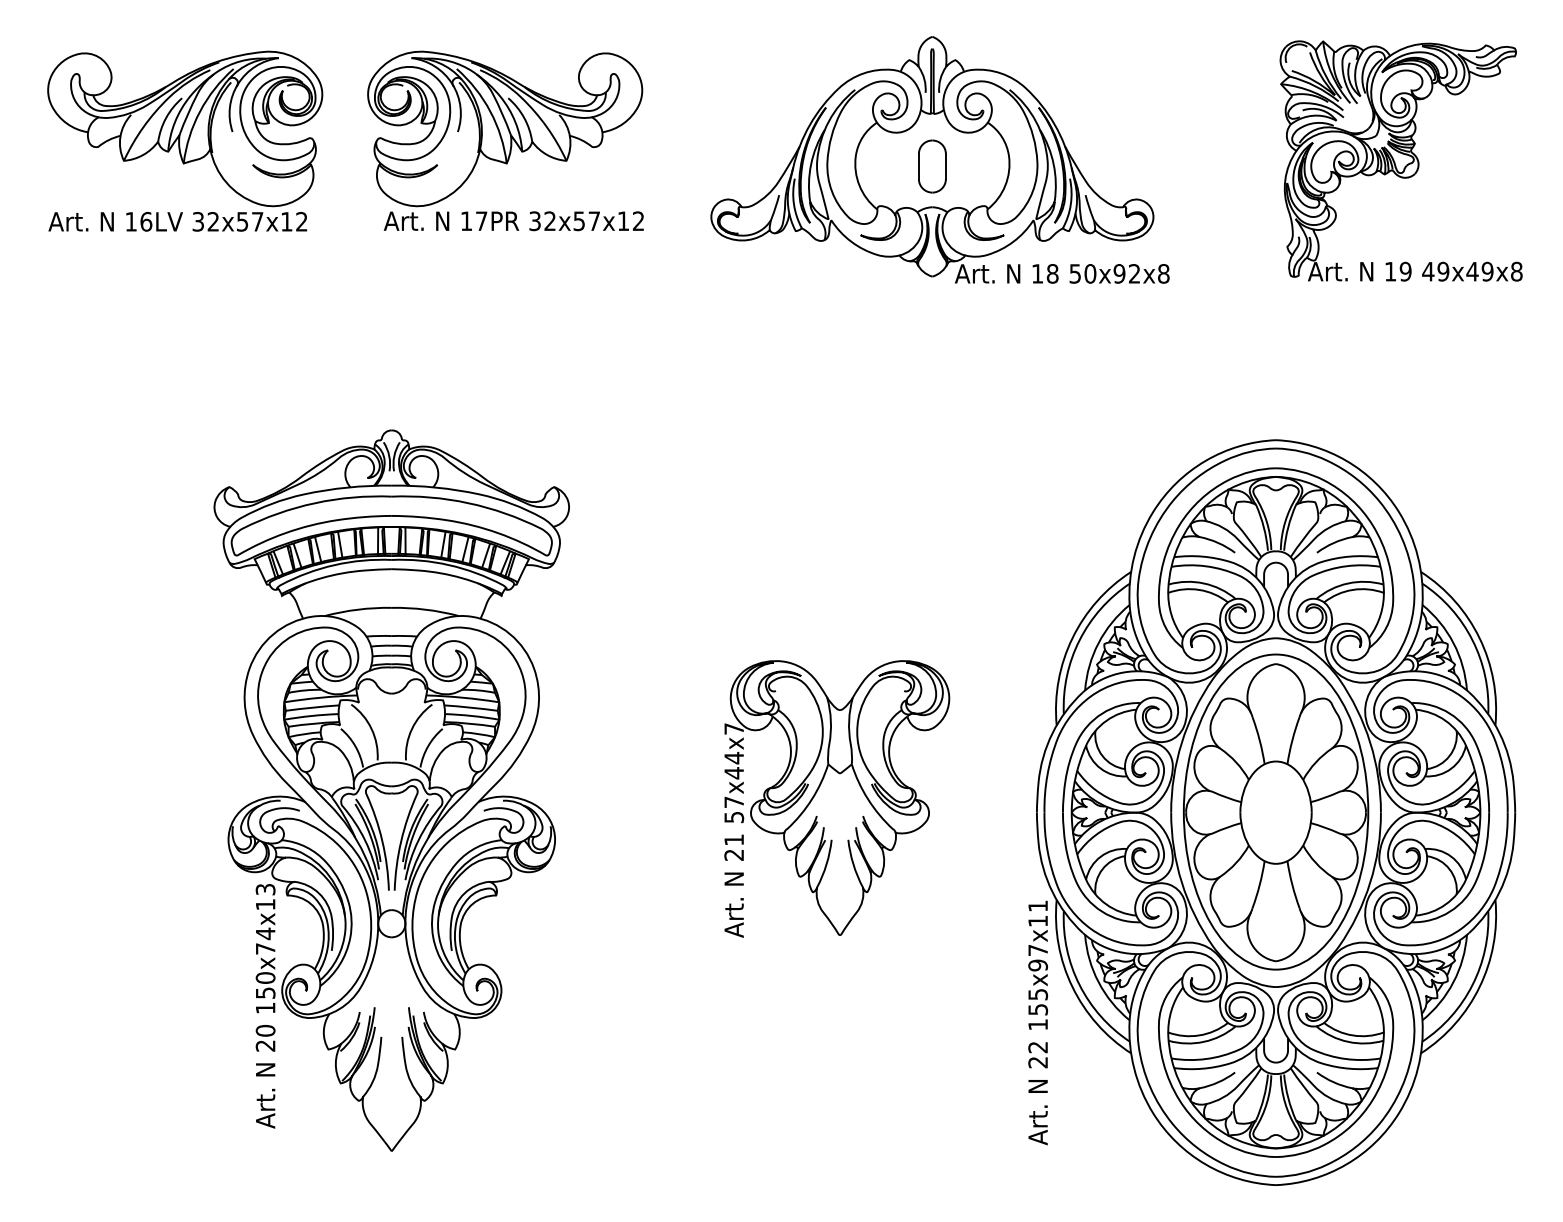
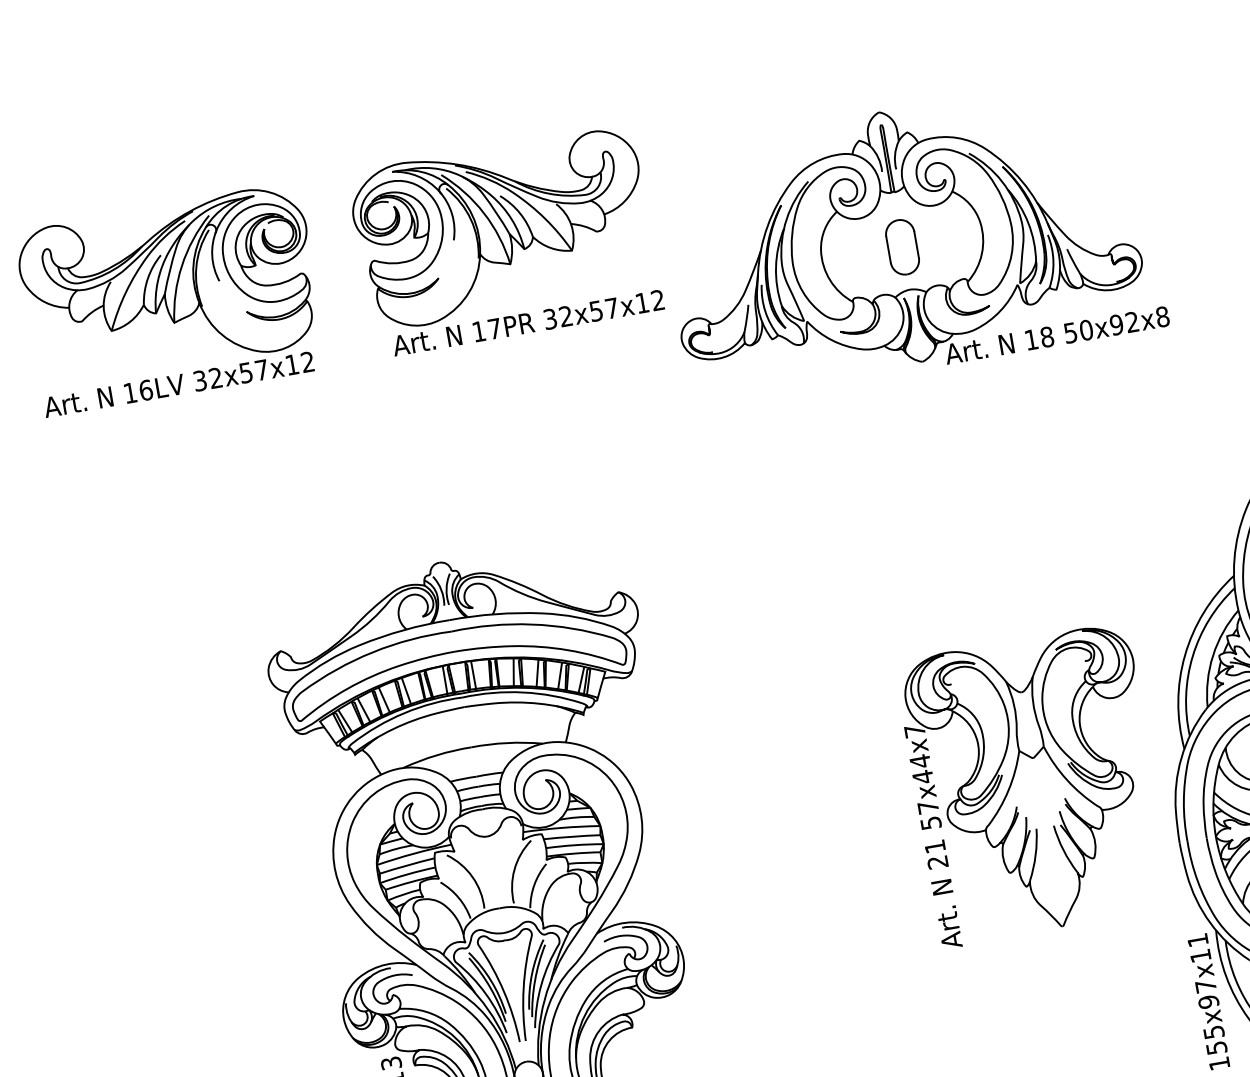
part: (939, 159) -> (908, 238), moved
part: (837, 798) -> (1035, 784), moved

